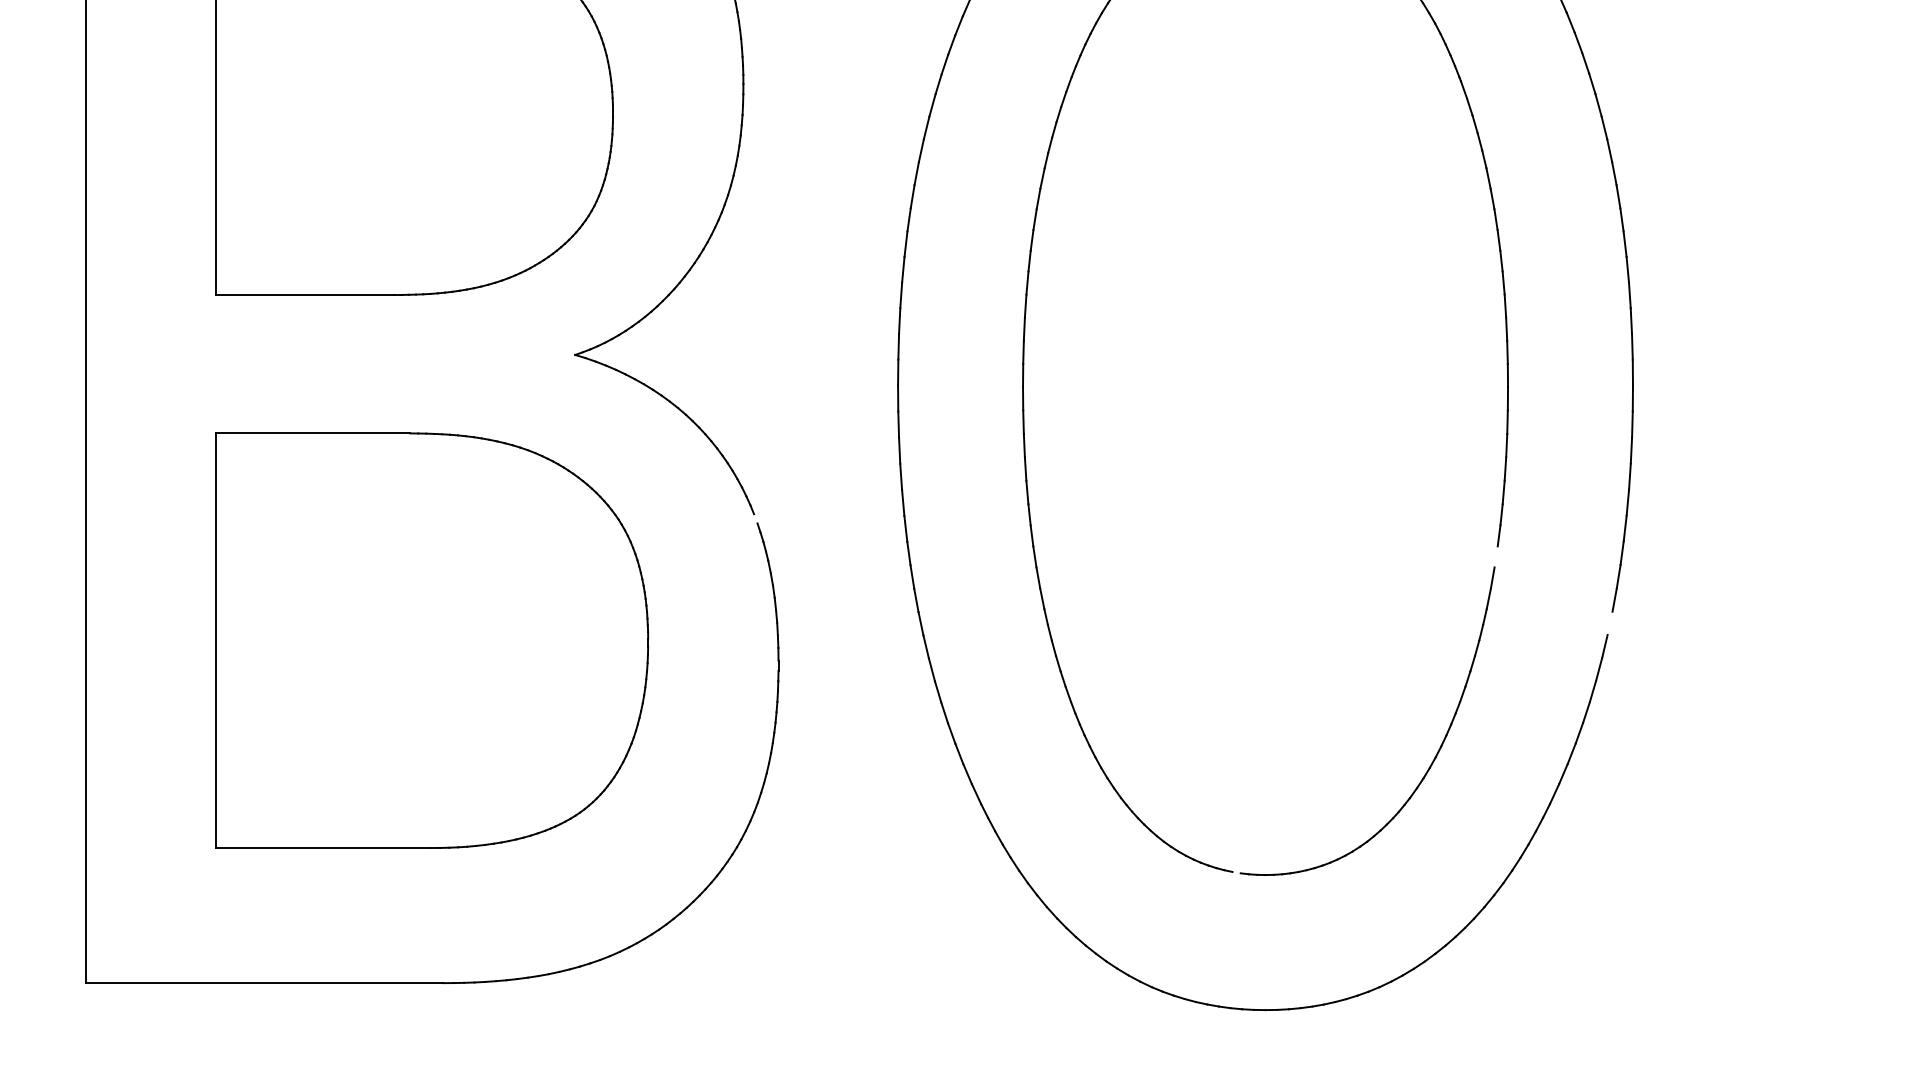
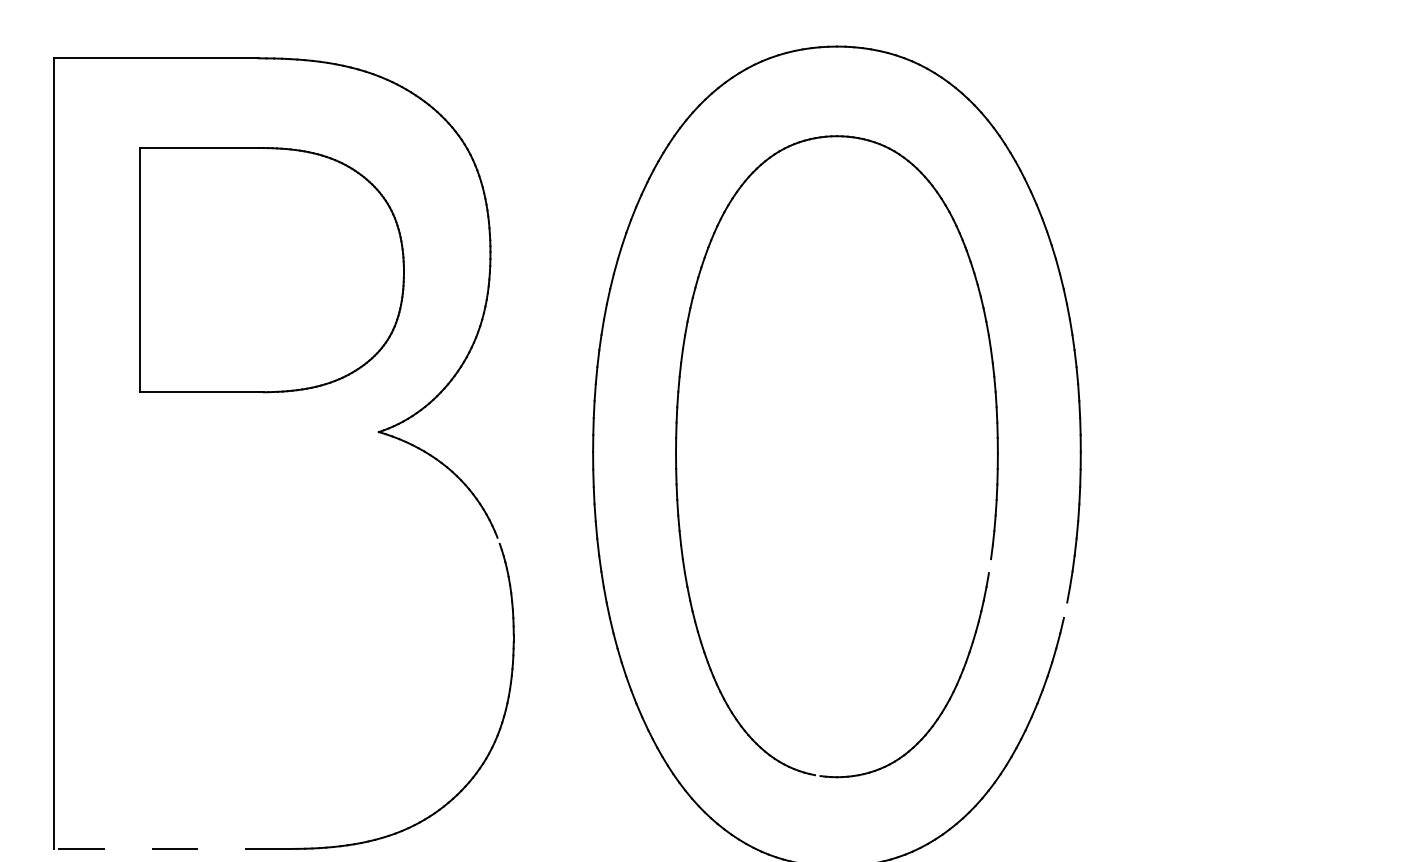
part: (431, 640) -> (283, 621), removed
line: (264, 982) -> (172, 848), solid -> dashed

